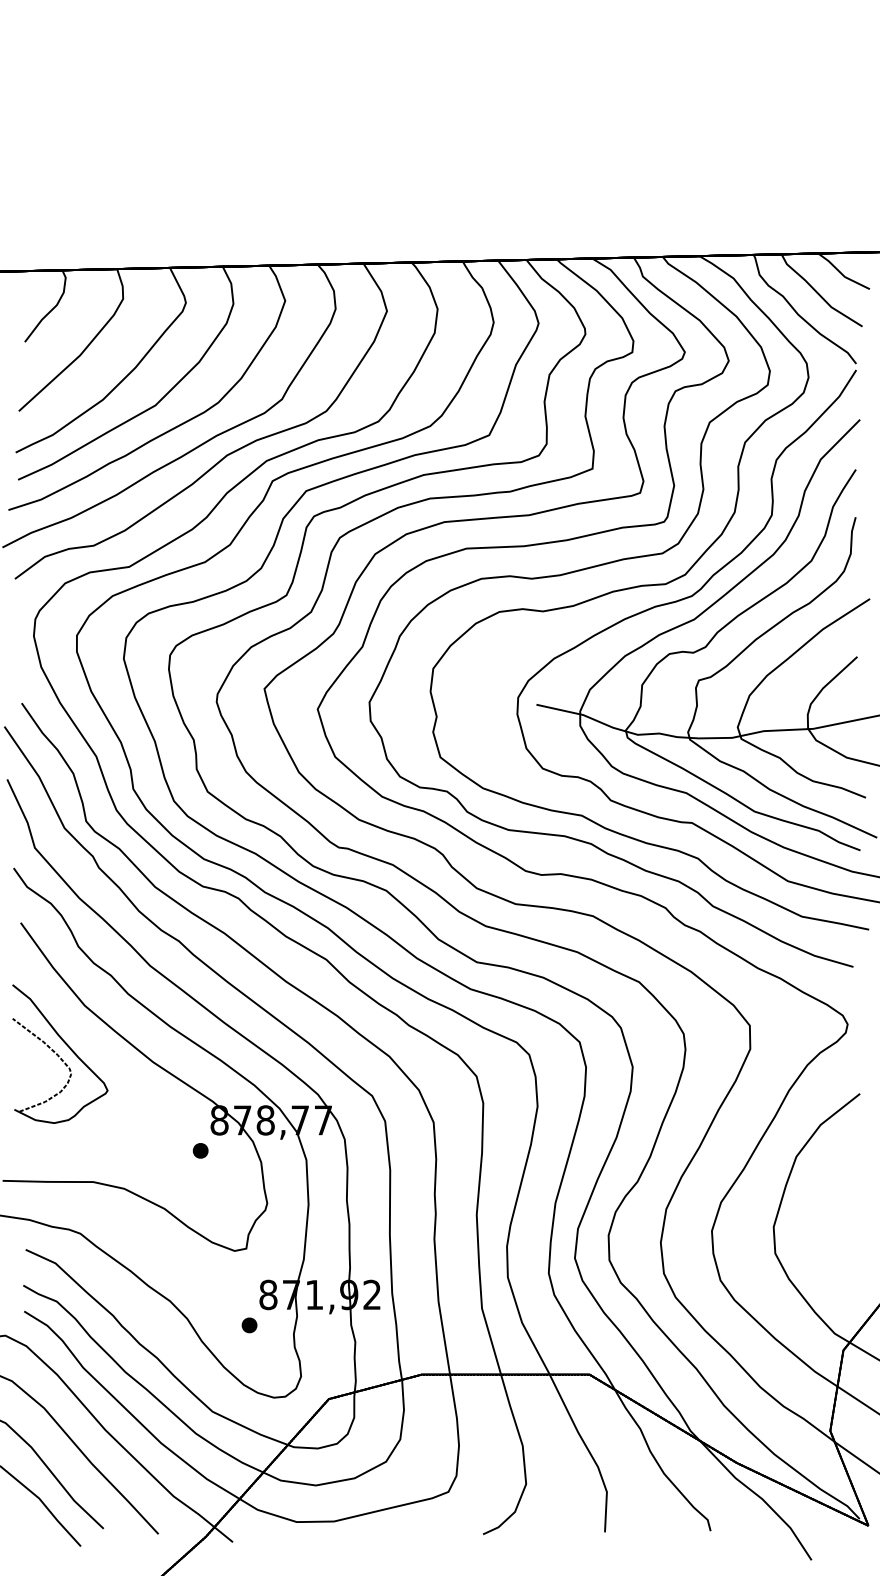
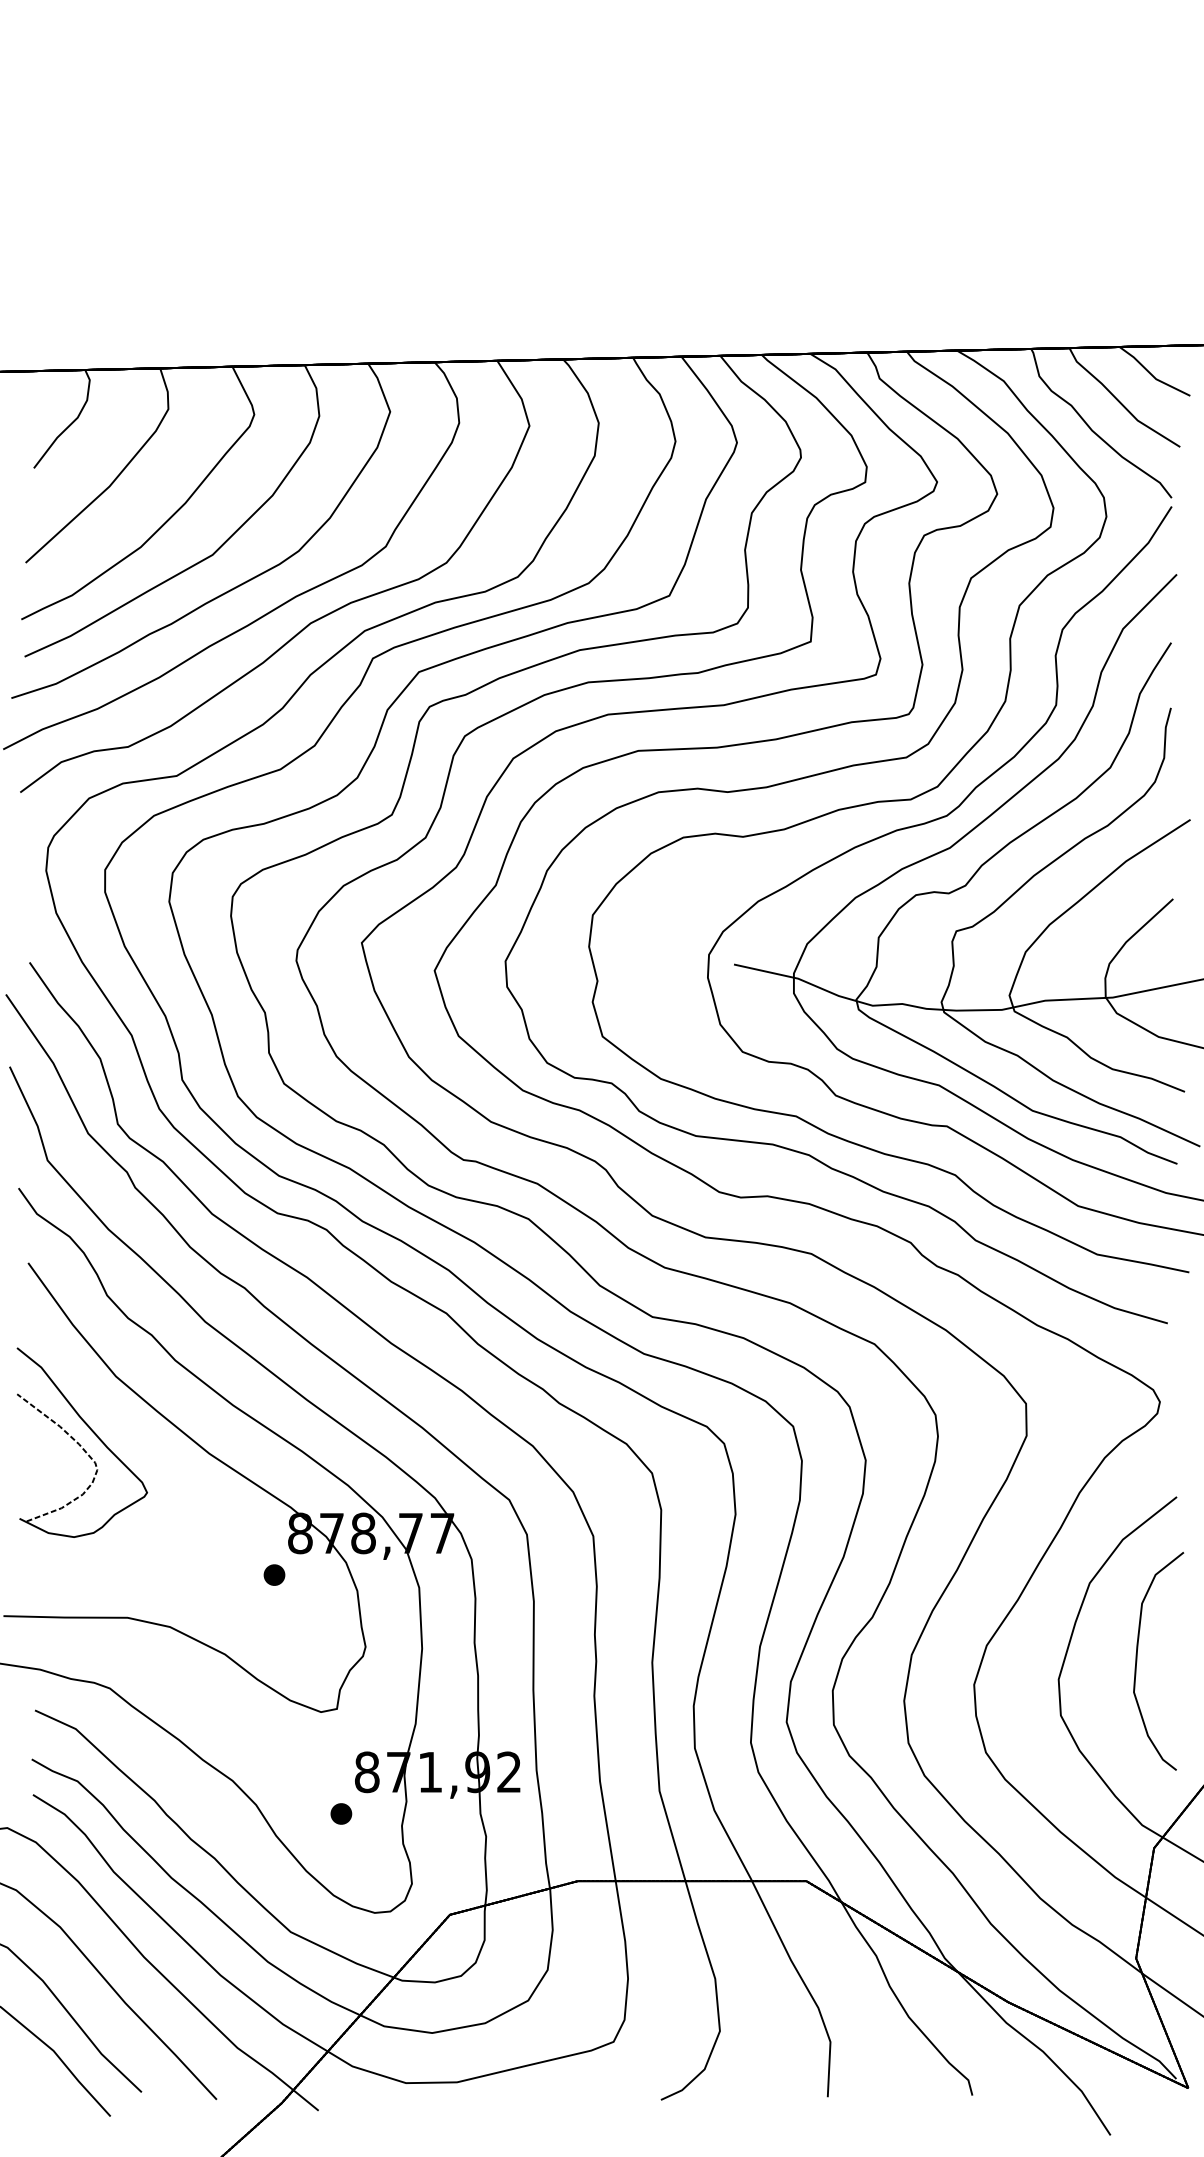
curve: (831, 1213) -> (1137, 1661), added

